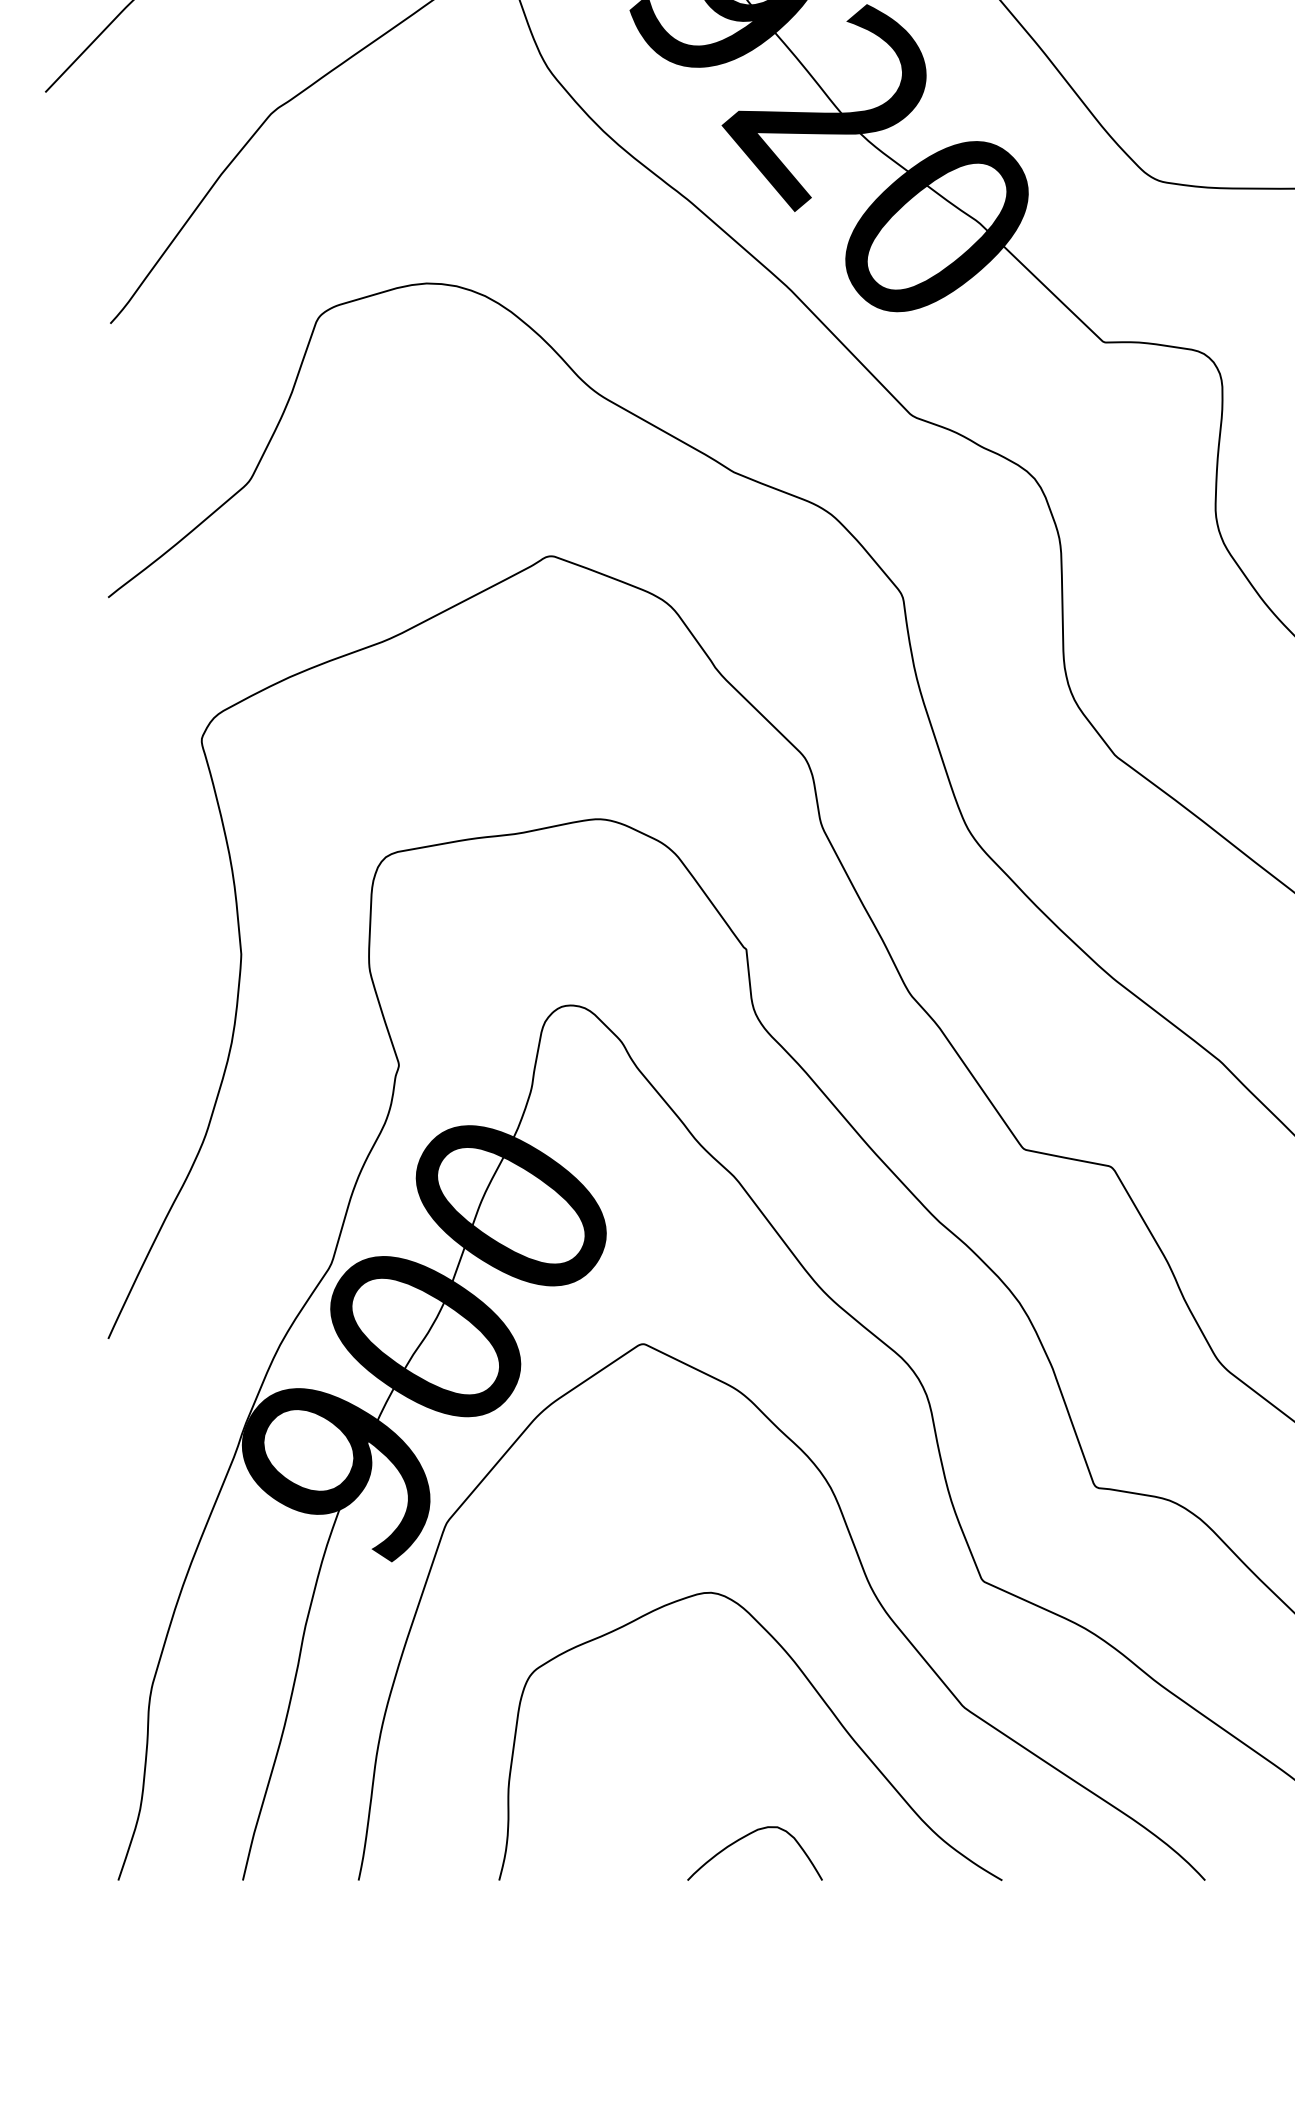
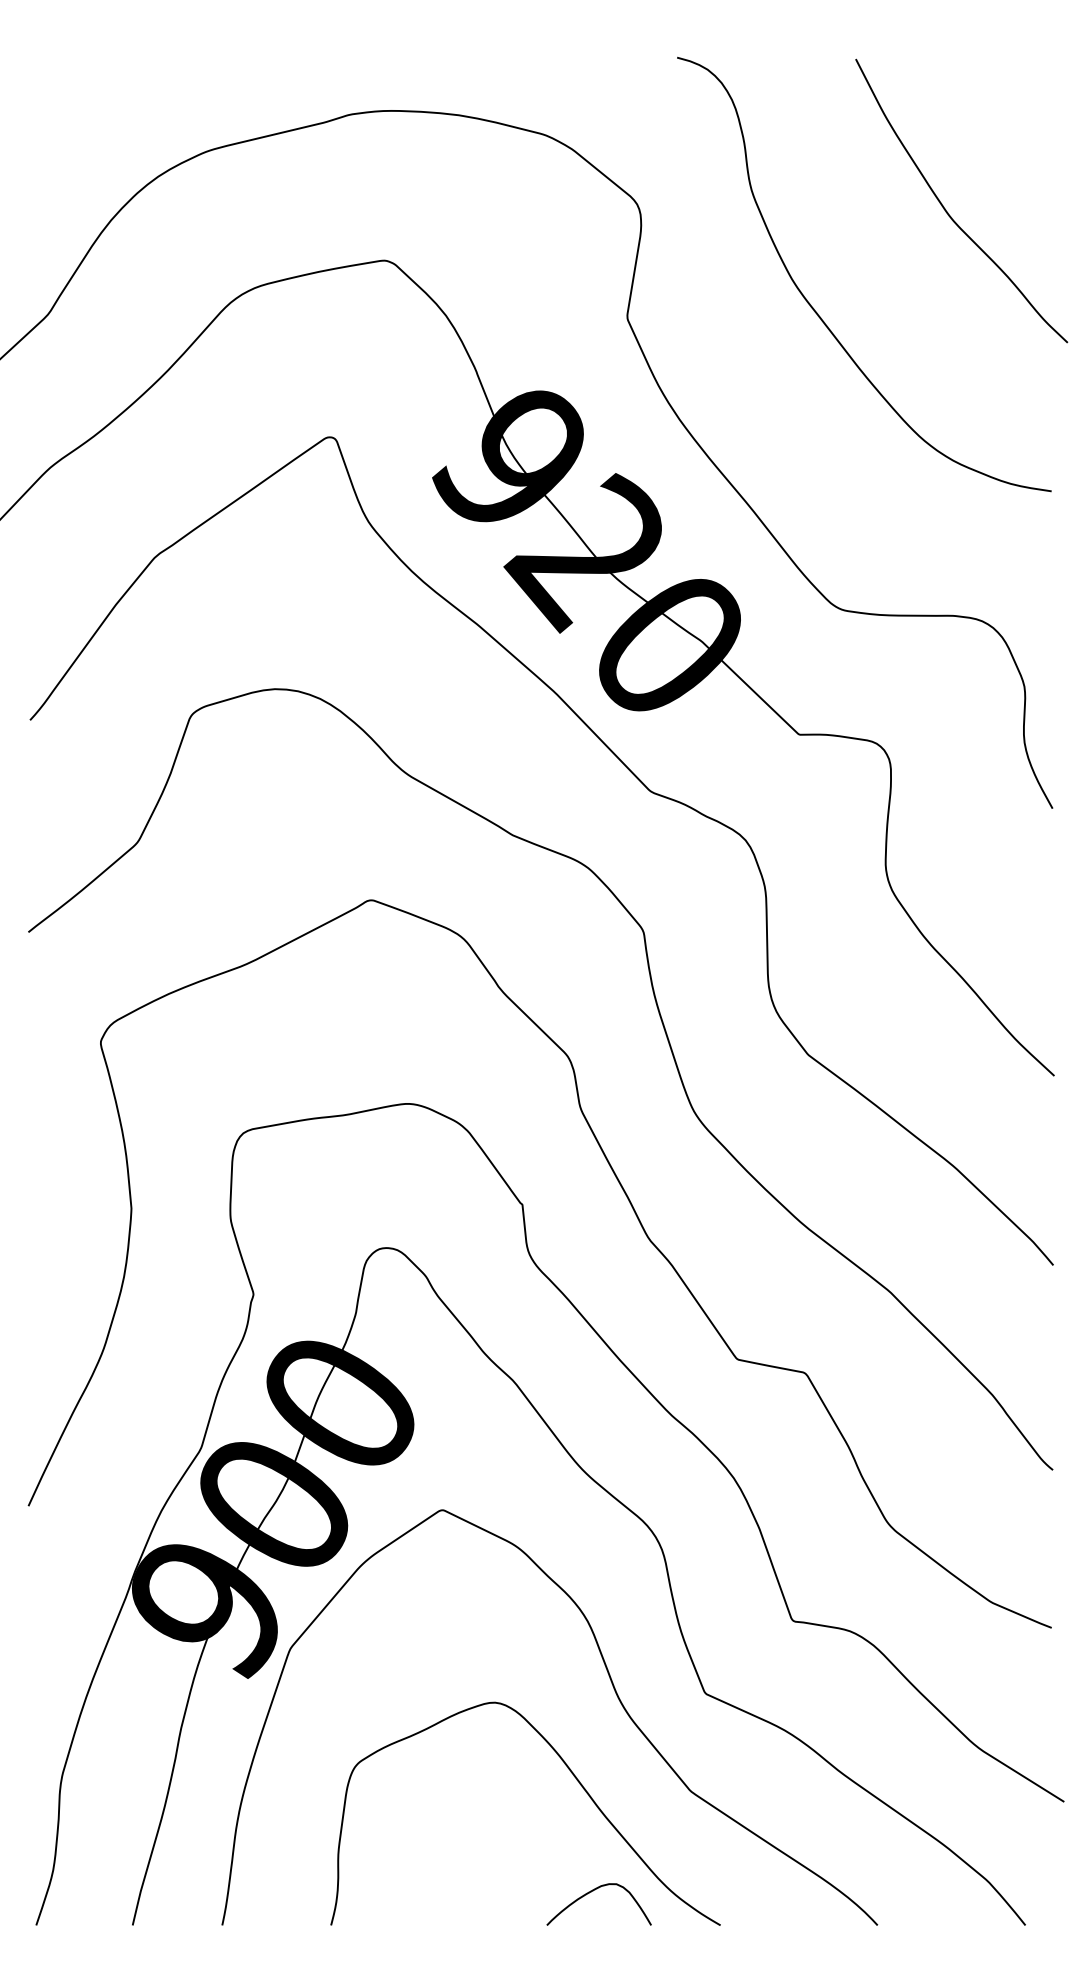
curve: (745, 1837) -> (591, 1892), moved

